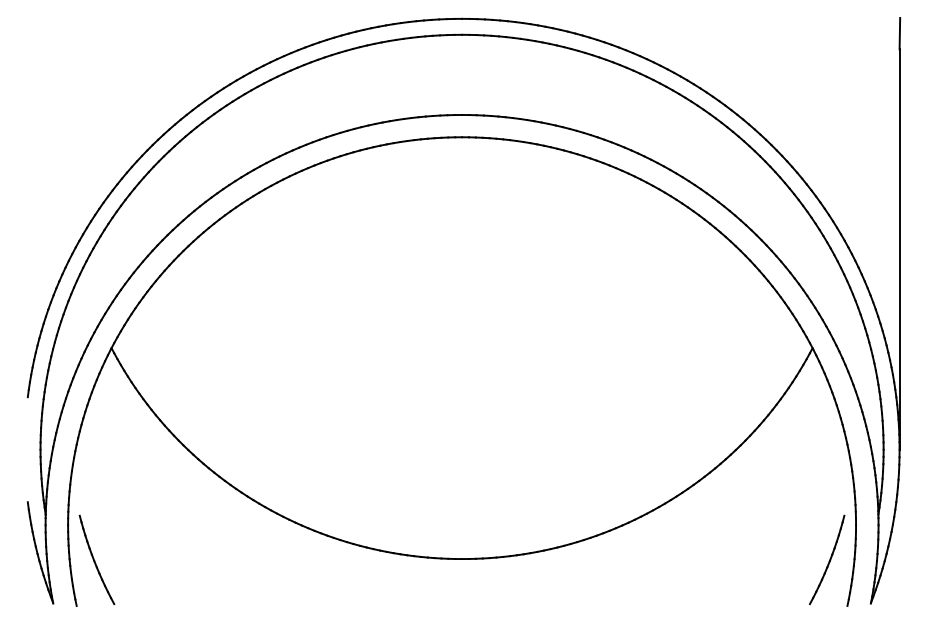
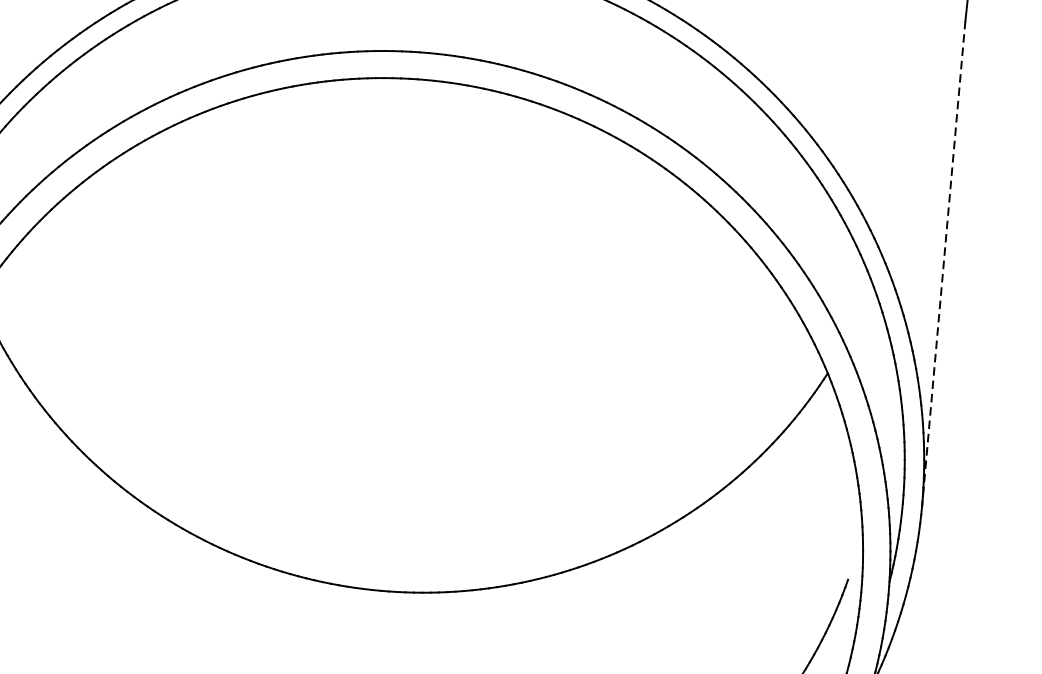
line: (899, 250) -> (943, 264), solid -> dashed

